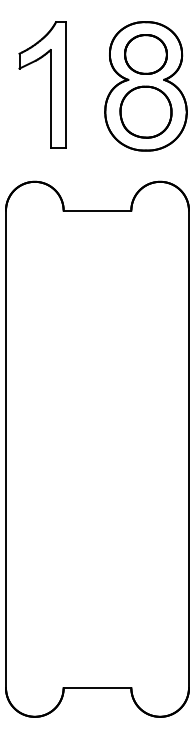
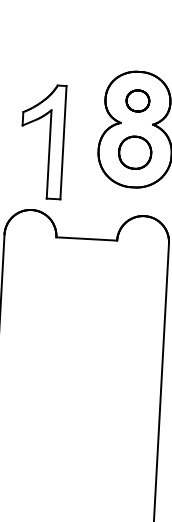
part: (145, 54) -> (137, 100), size x0.6
part: (50, 84) -> (49, 141), moved
part: (145, 111) -> (134, 152), size x0.7

